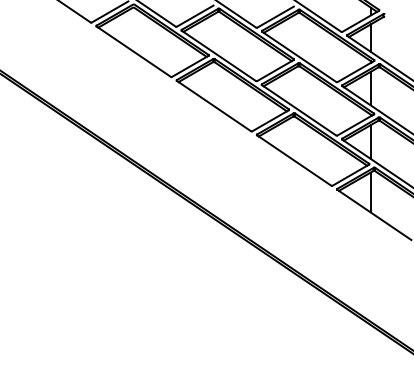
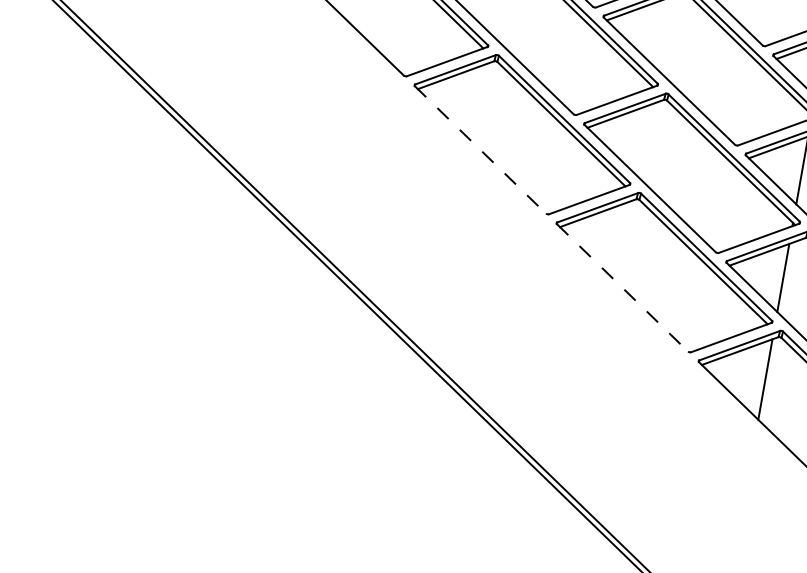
line: (213, 106) -> (479, 150), solid -> dashed
line: (294, 160) -> (623, 288), solid -> dashed

